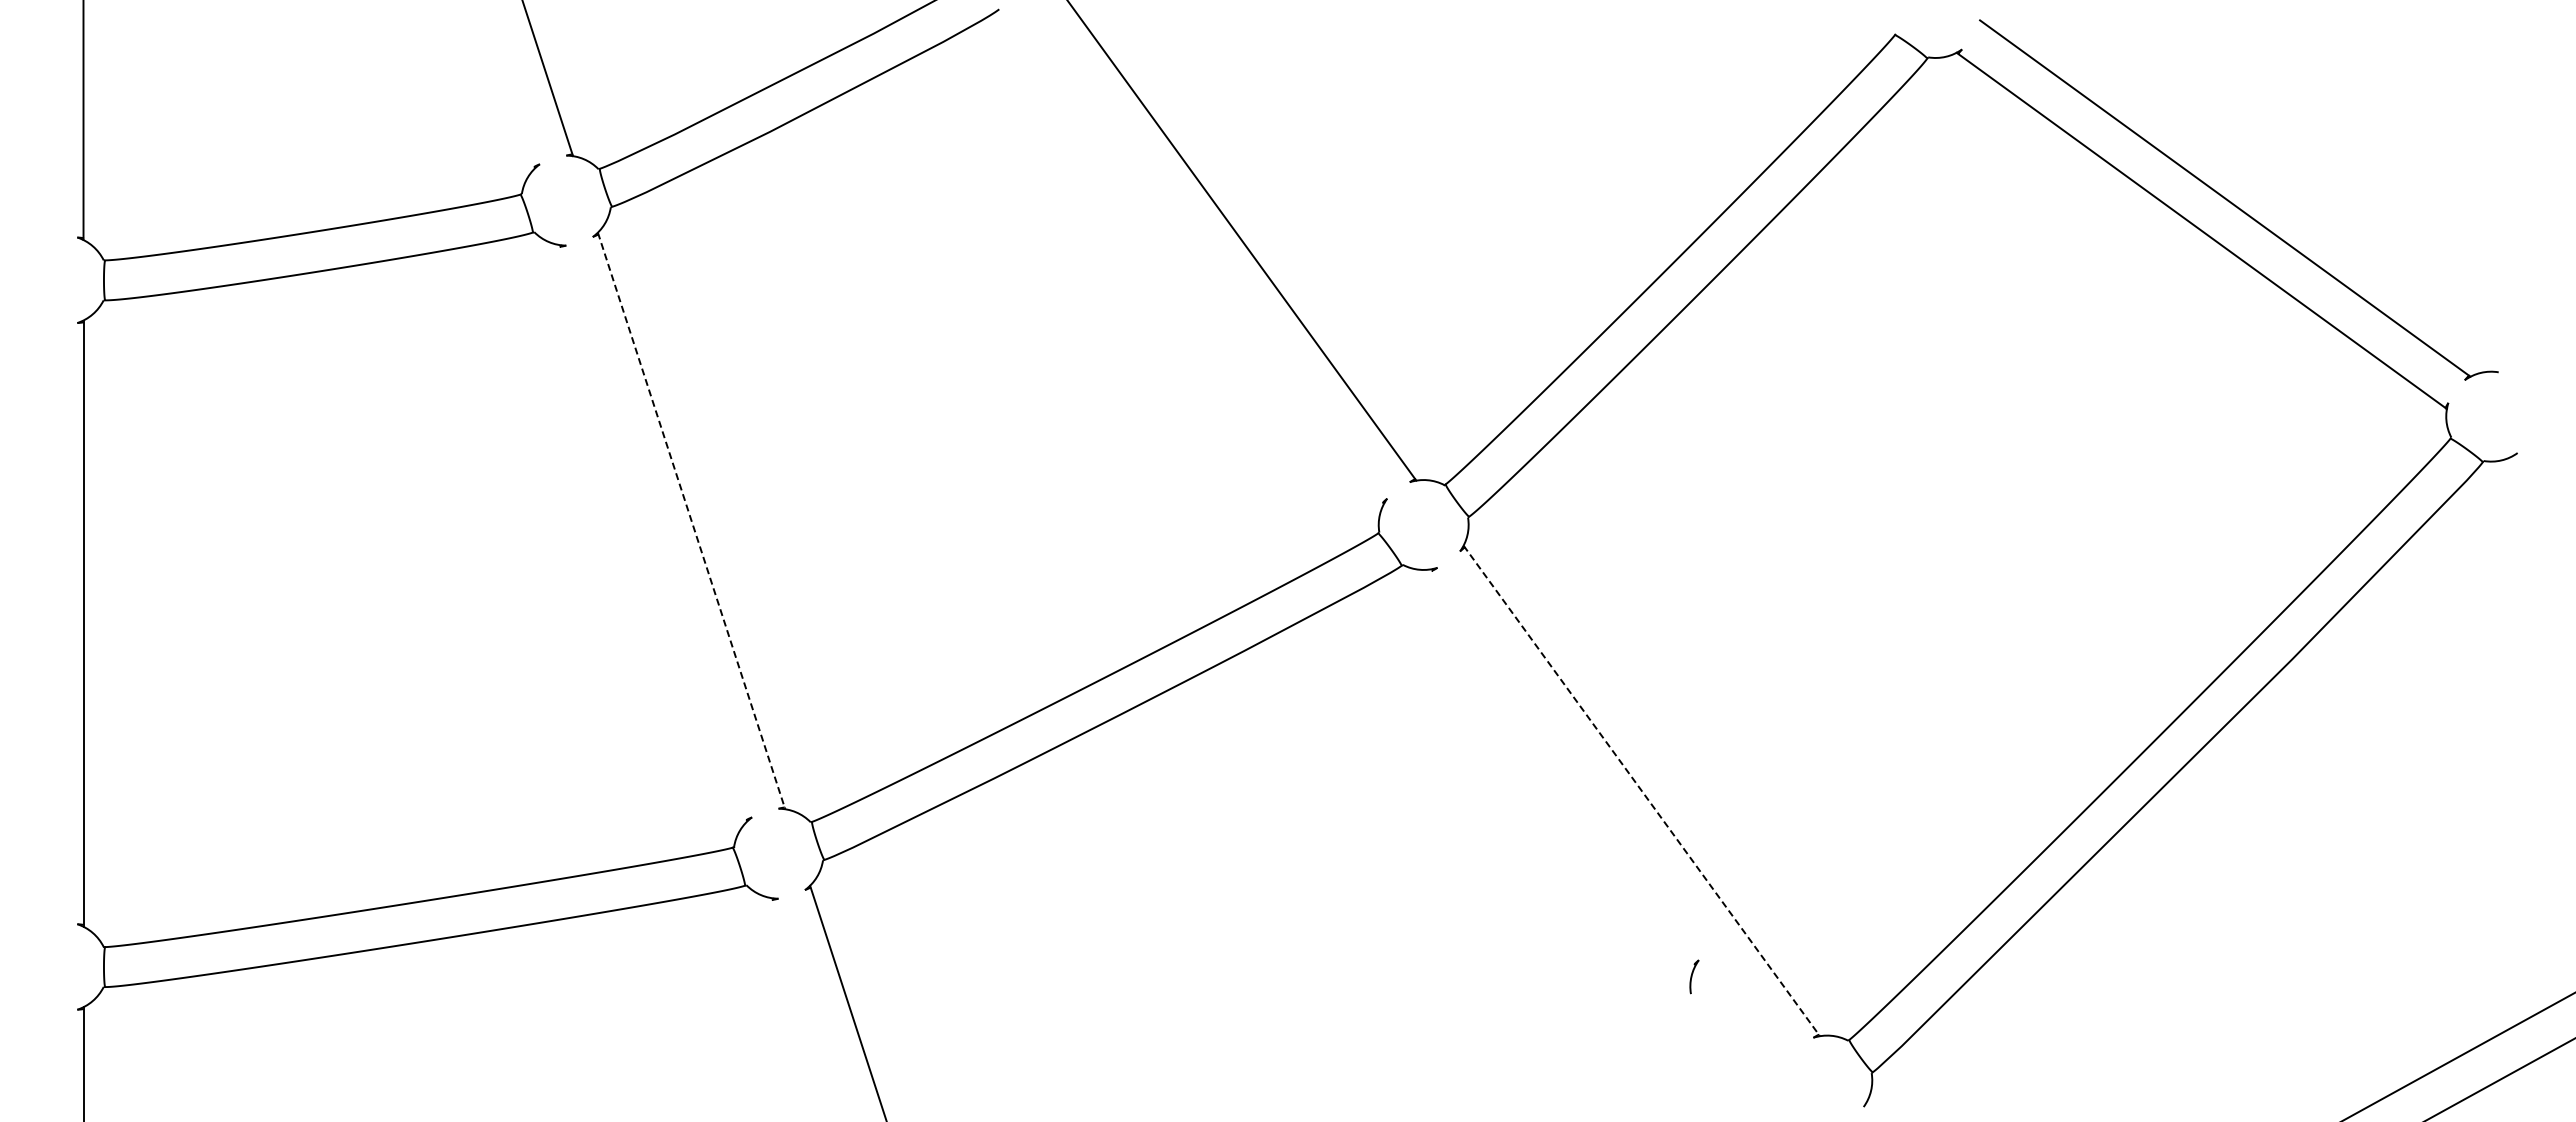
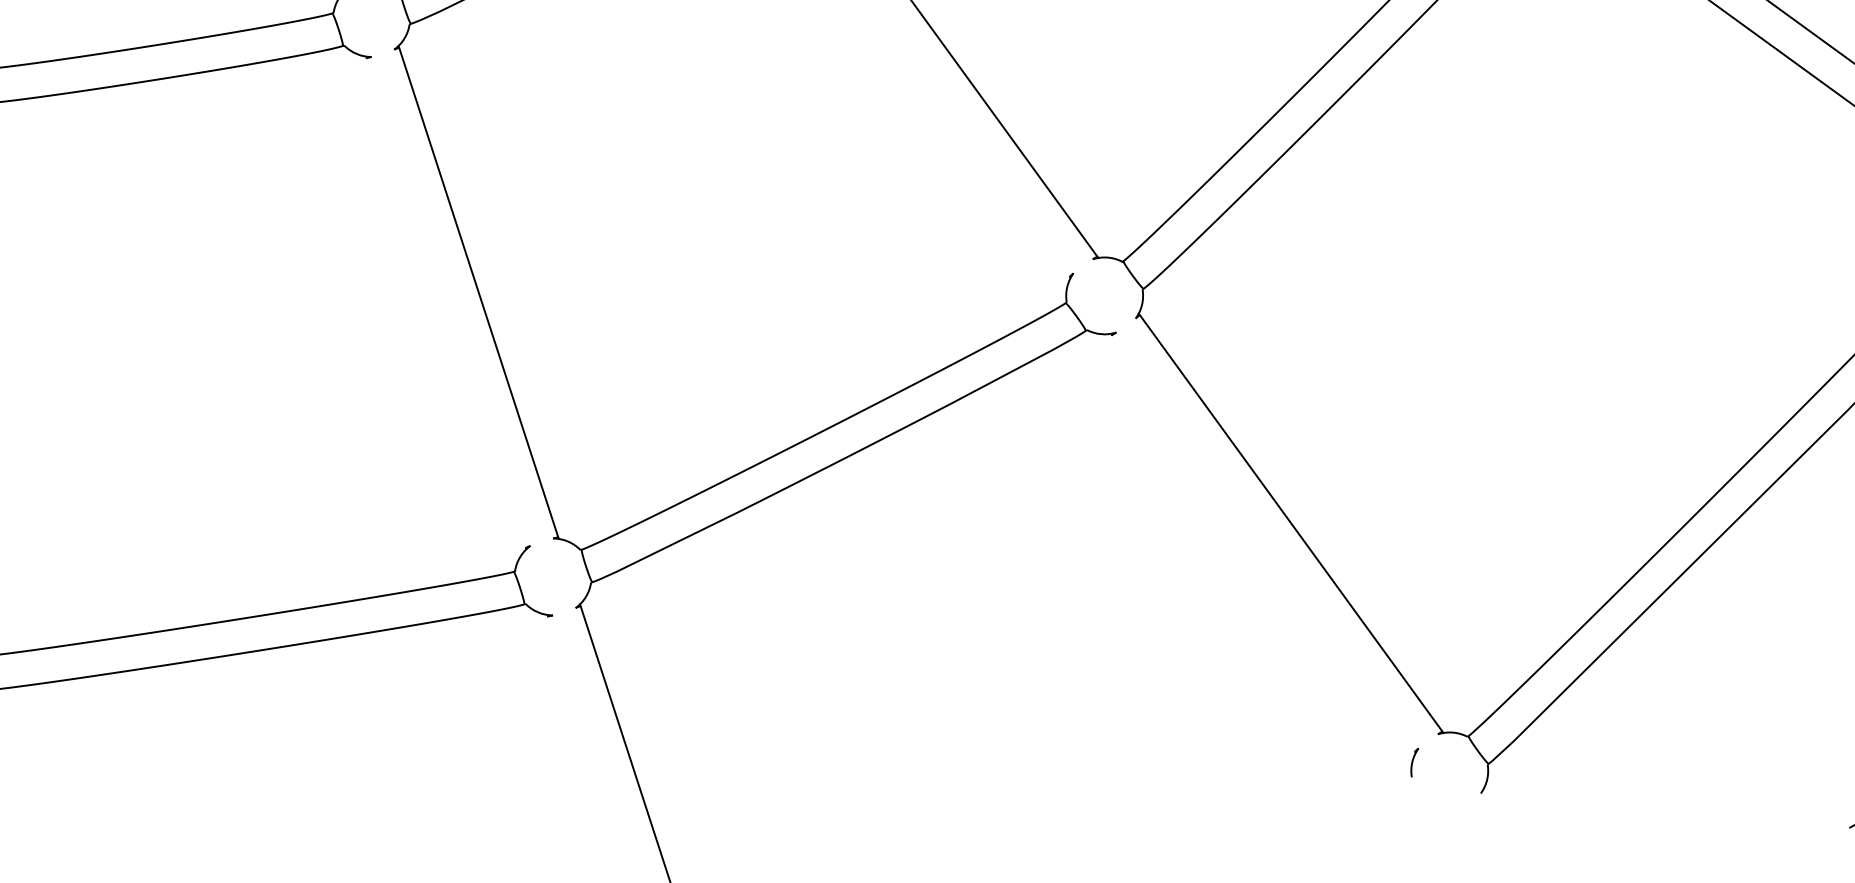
line: (691, 521) -> (478, 292), dashed -> solid
line: (1642, 791) -> (1291, 523), dashed -> solid
part: (1694, 976) -> (1414, 762), moved

